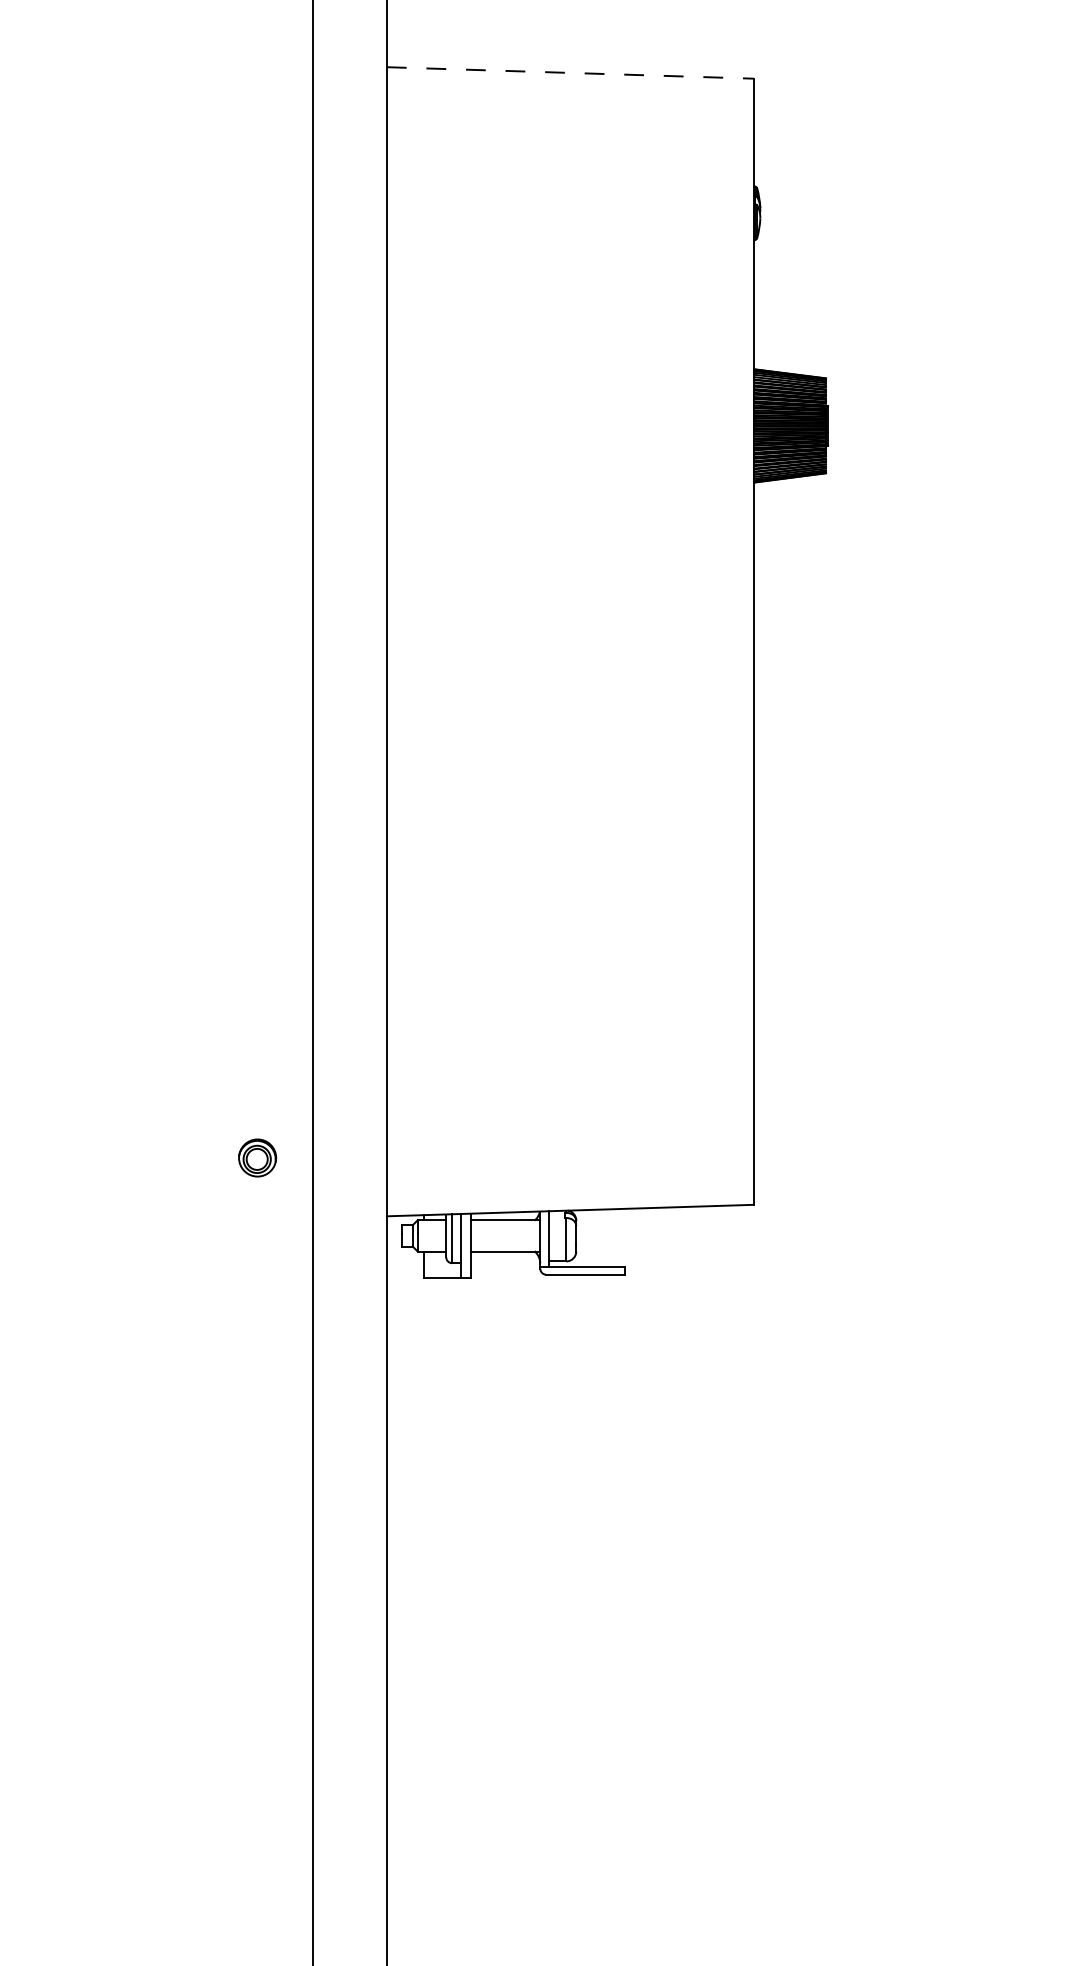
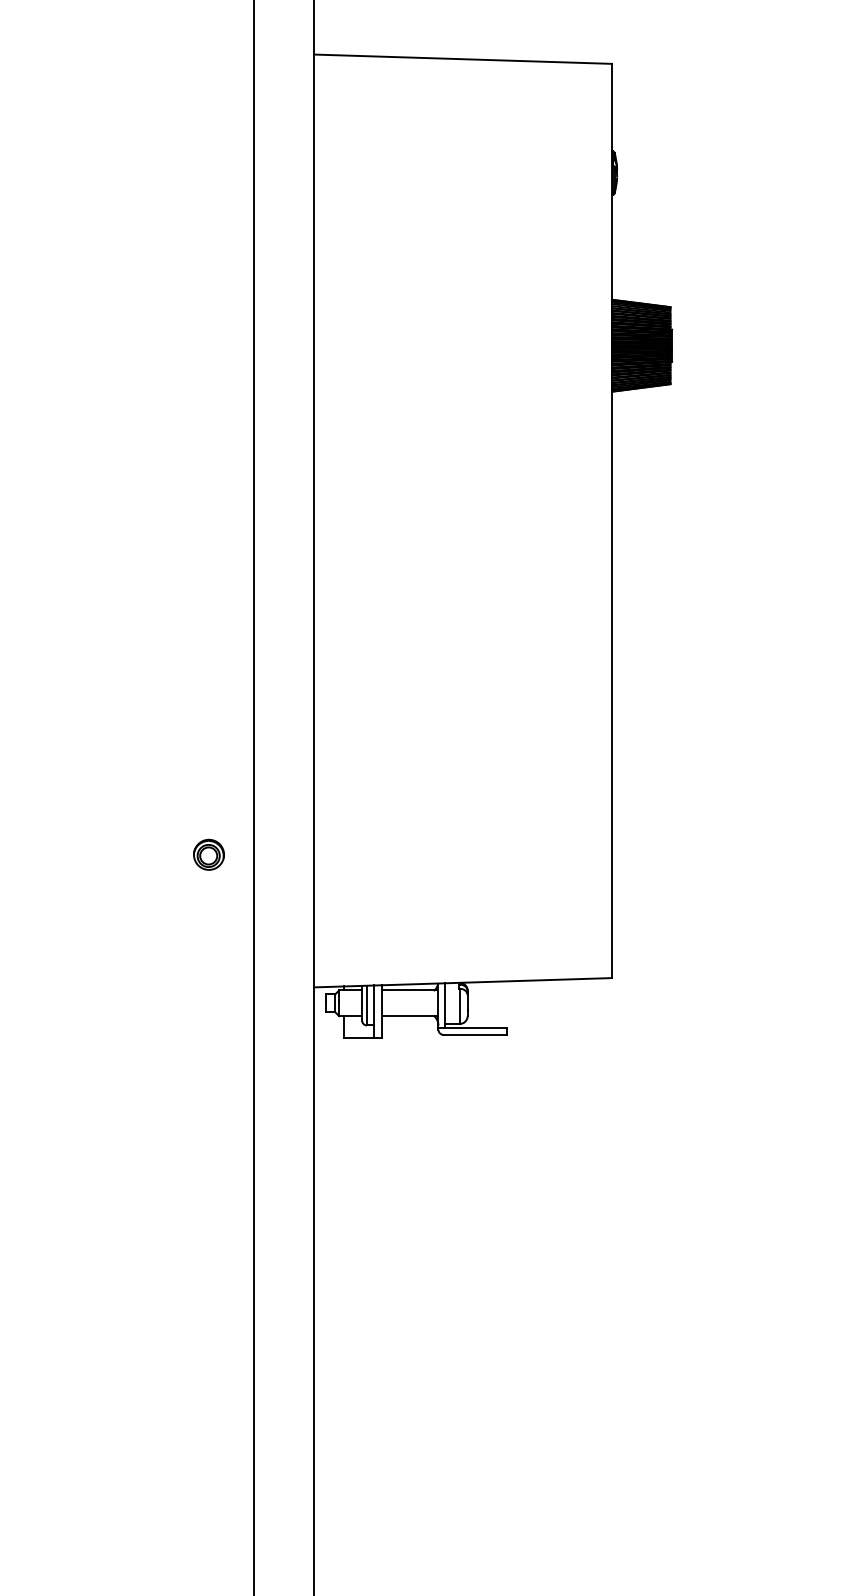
line: (570, 72) -> (463, 58), dashed -> solid
part: (257, 1157) -> (208, 854), moved

